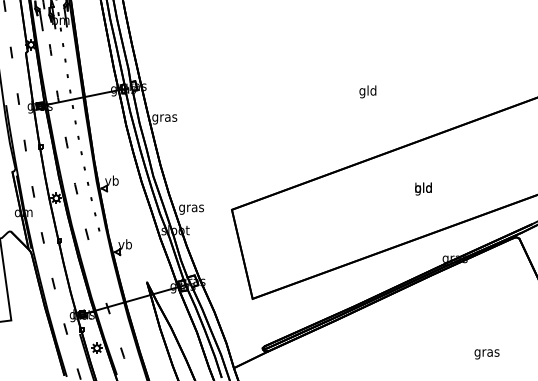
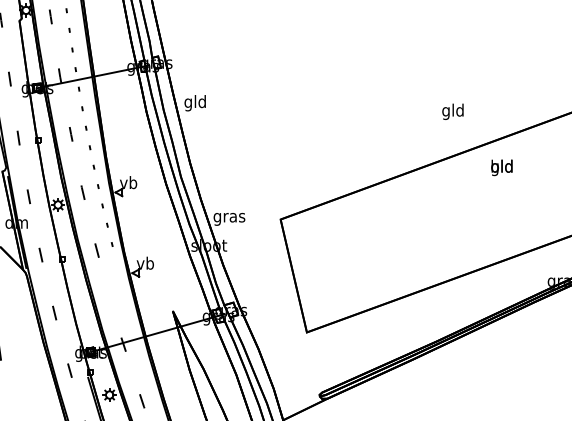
text: (367, 91) -> (452, 111), moved
text: (164, 117) -> (195, 102), gras -> gld
text: (423, 188) -> (501, 167), moved

